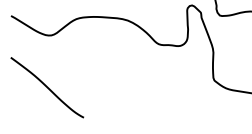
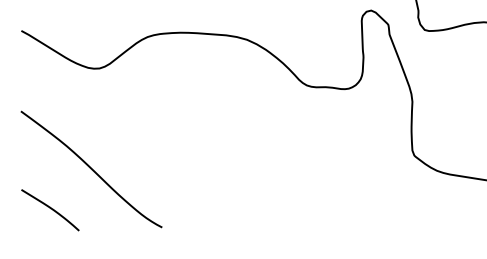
line: (25, 108) -> (49, 209), added

